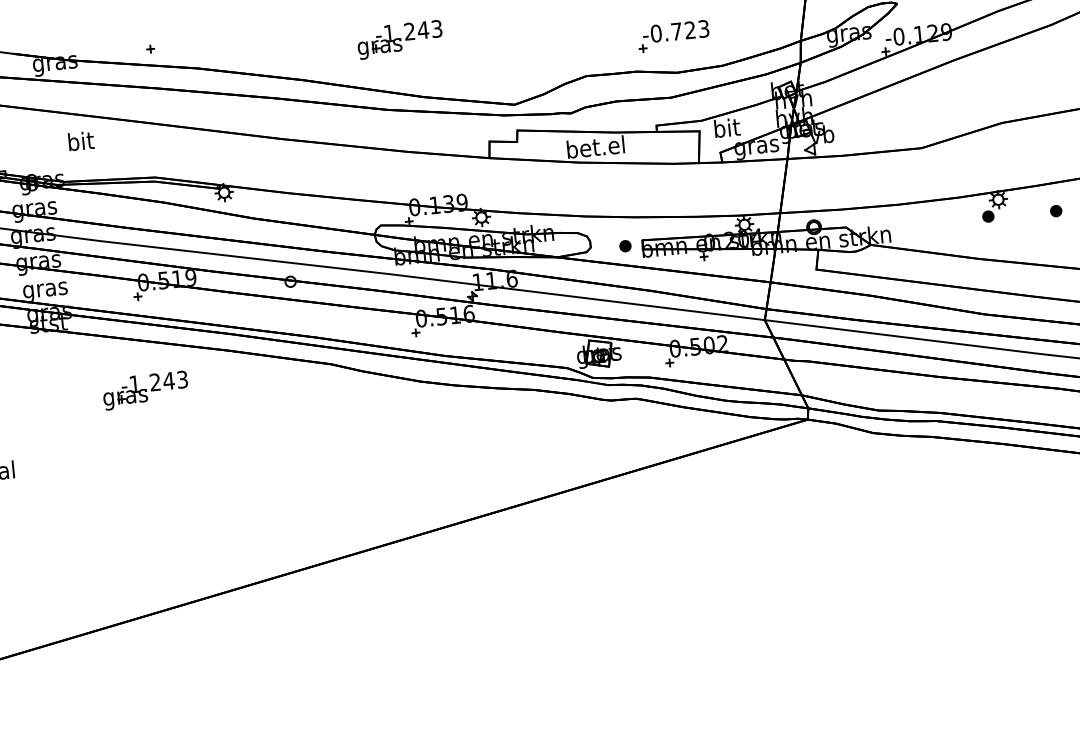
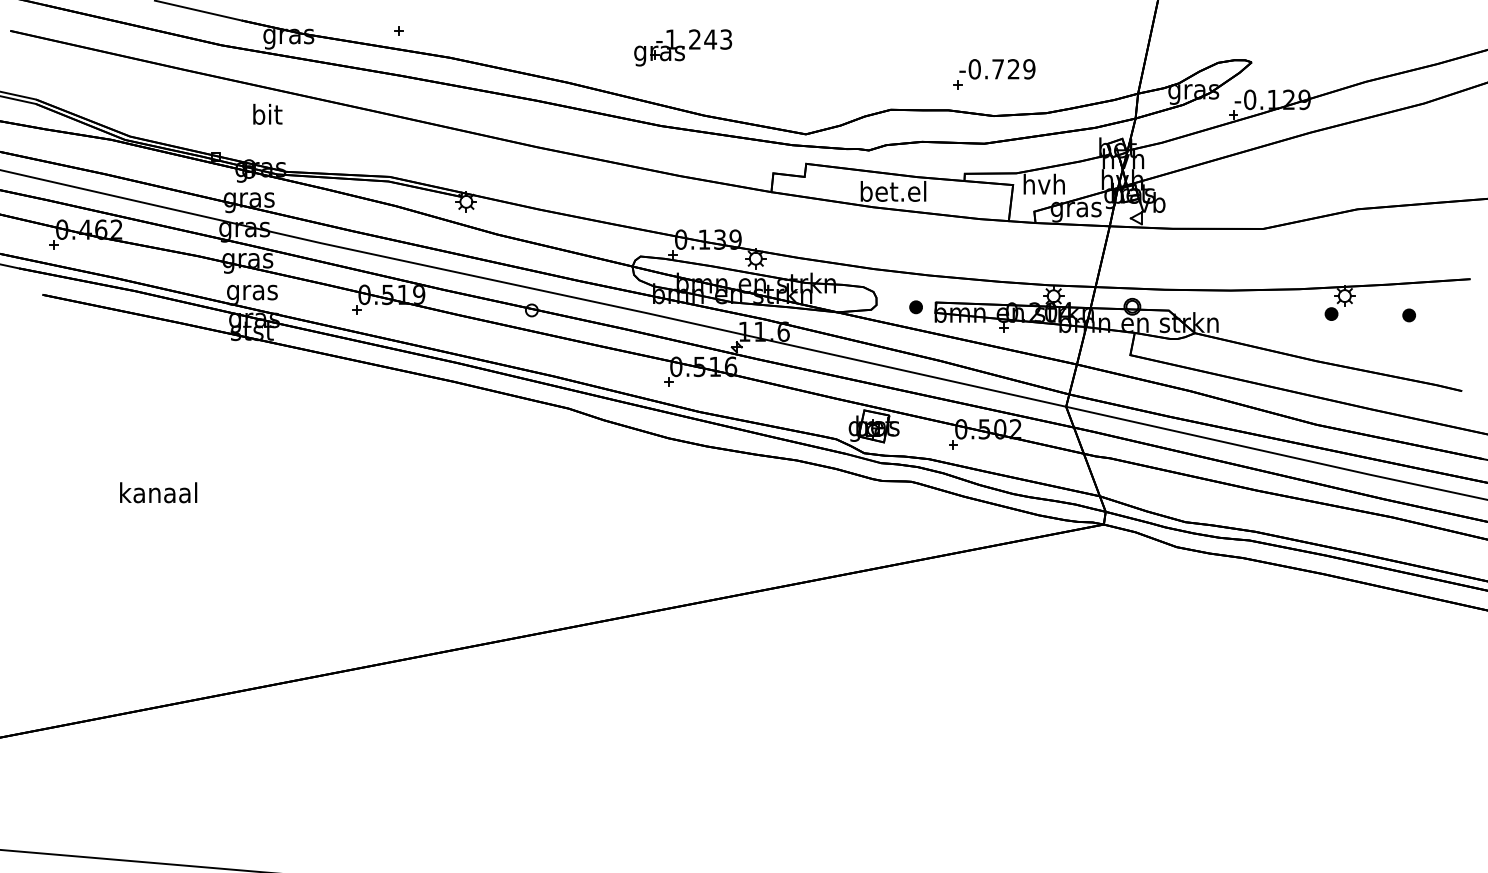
text: (704, 29) -> (1029, 69), -0.723 -> -0.729
text: (725, 127) -> (1043, 183), bit -> hvh
text: (80, 140) -> (267, 113), moved
part: (145, 390) -> (355, 417), removed

